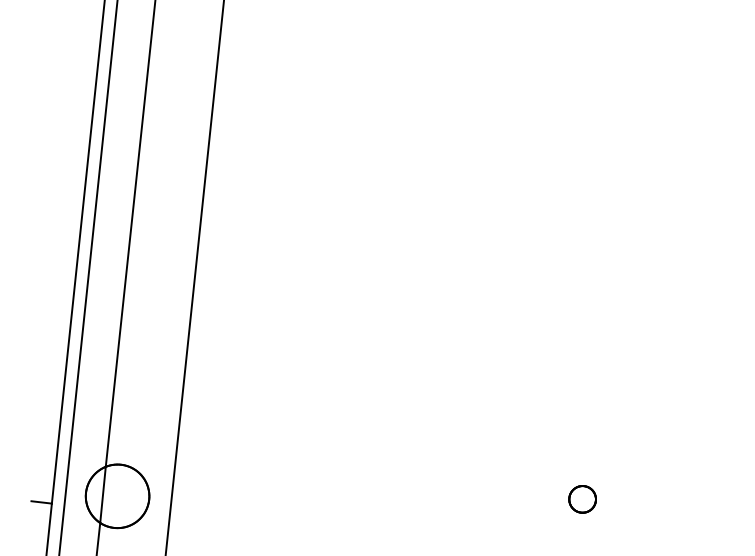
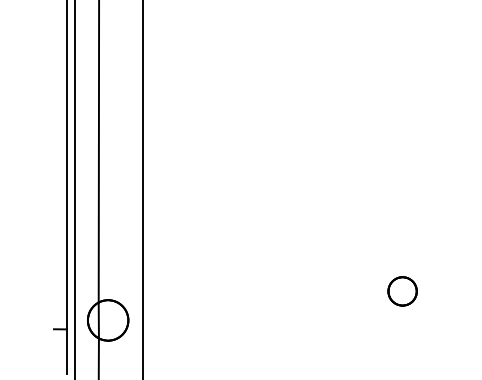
part: (582, 499) -> (402, 291), size x1.67

